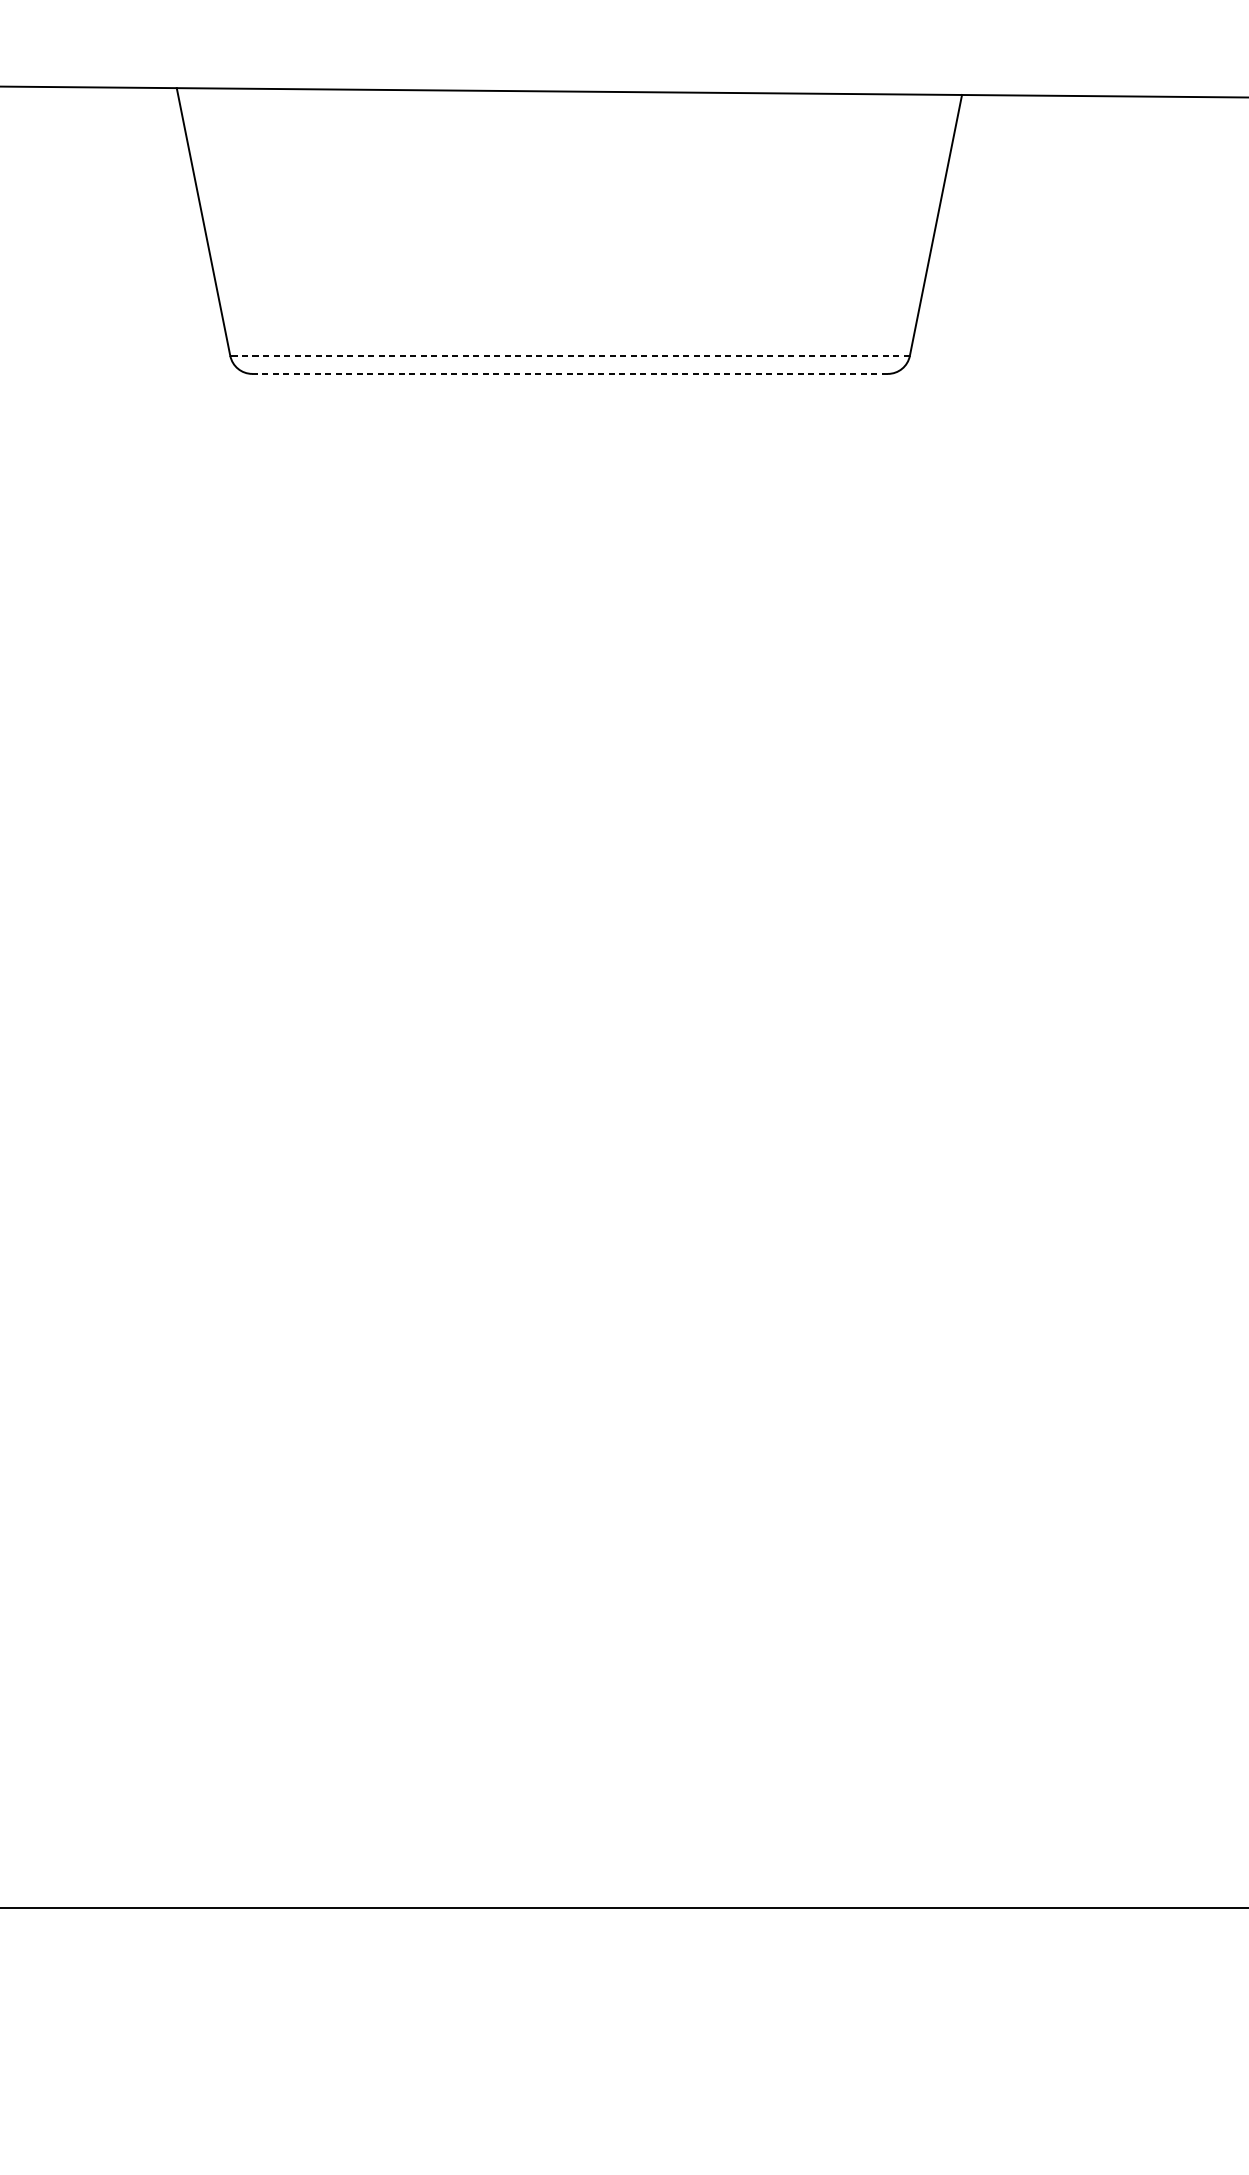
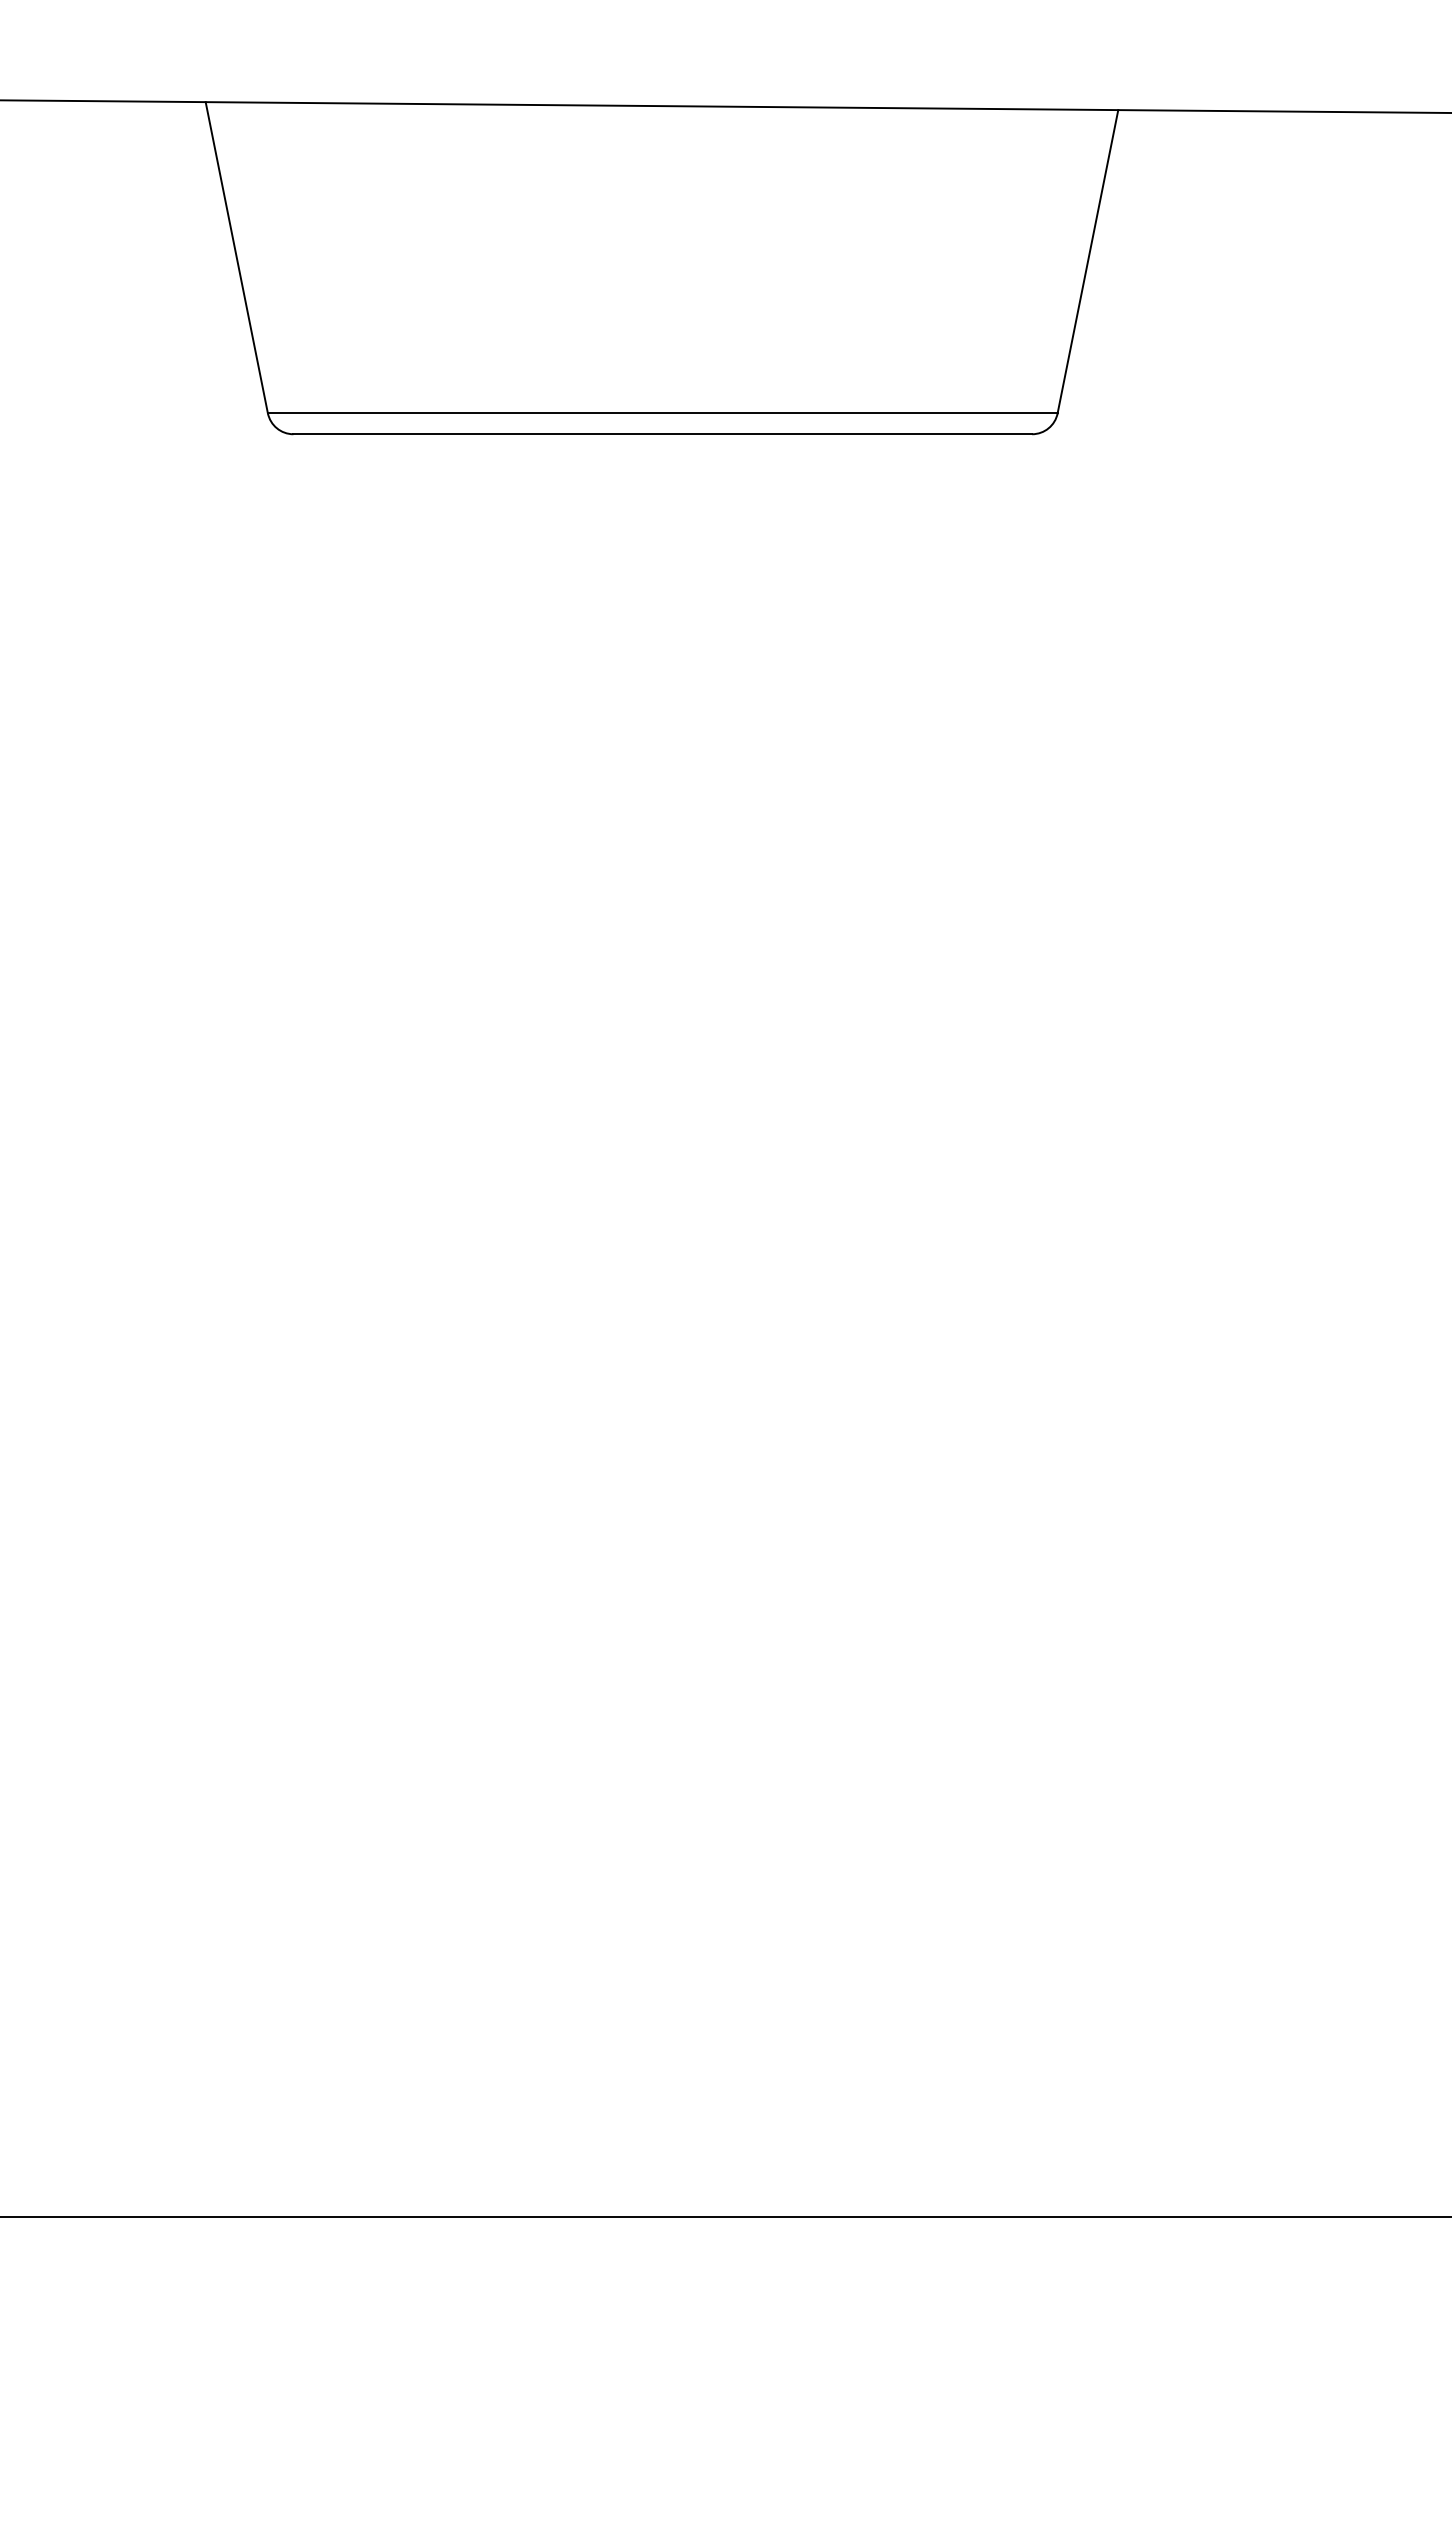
line: (569, 356) -> (662, 413), dashed -> solid
line: (569, 374) -> (662, 434), dashed -> solid

